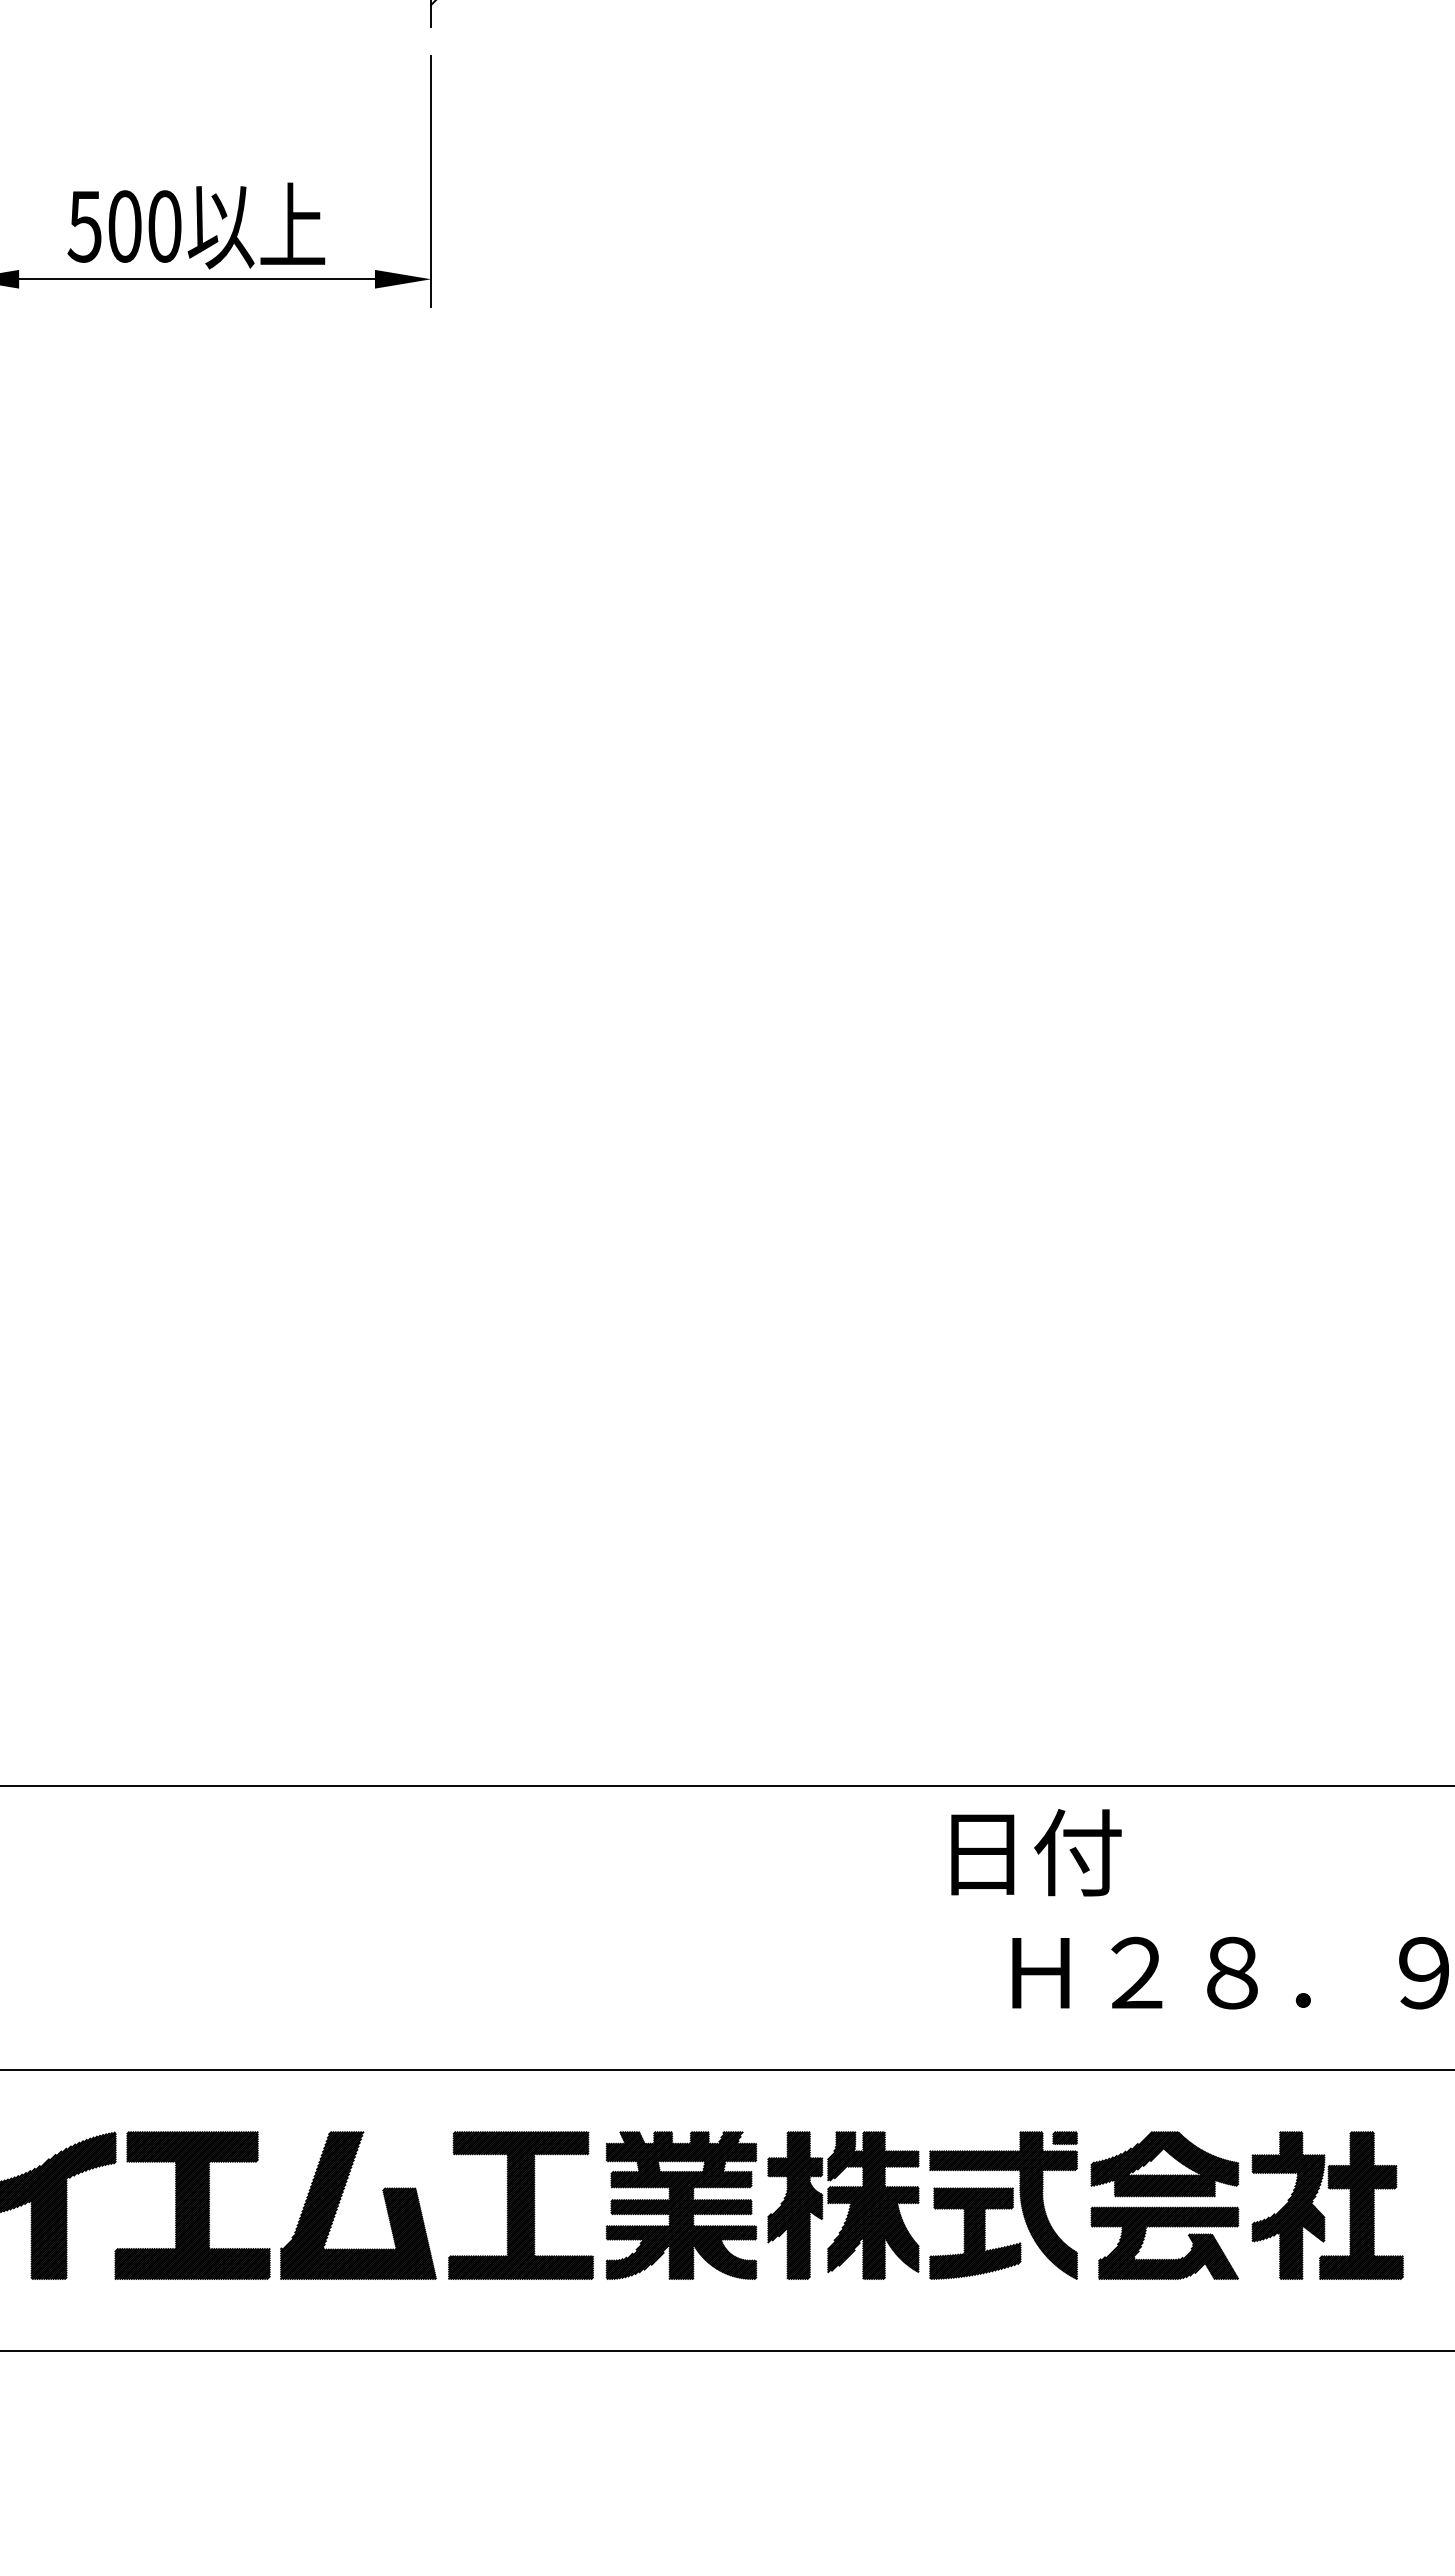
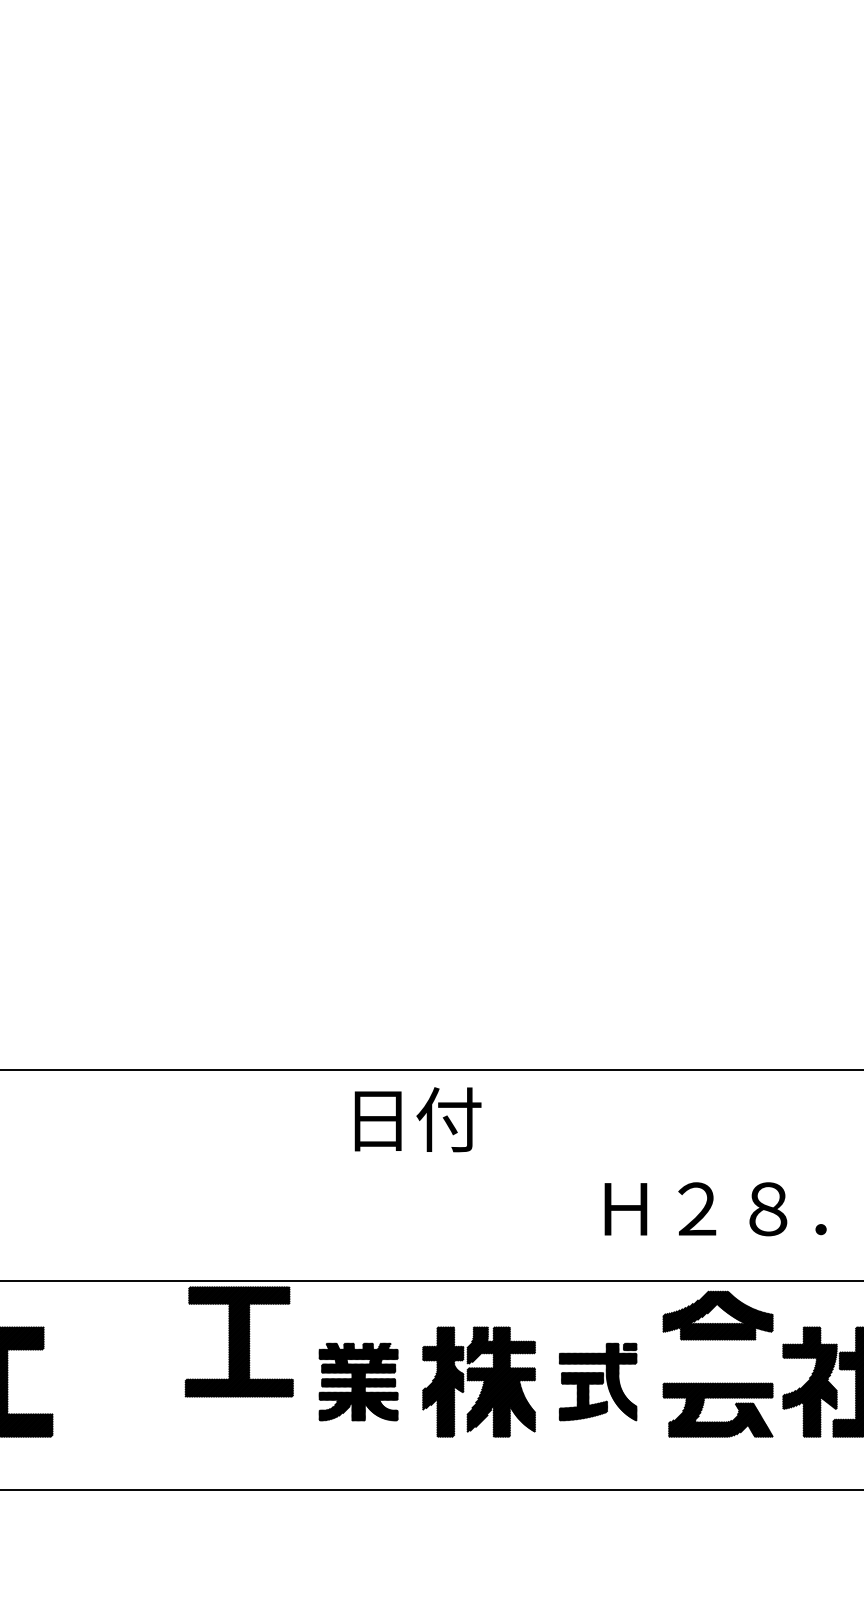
text: (1036, 1852) -> (418, 1119), moved
part: (1164, 2164) -> (717, 1315), moved
part: (341, 2199) -> (105, 1377), removed
part: (520, 2205) -> (238, 1341), moved
part: (681, 2205) -> (358, 1382), size x0.7
part: (1003, 2205) -> (598, 1382), size x0.7

